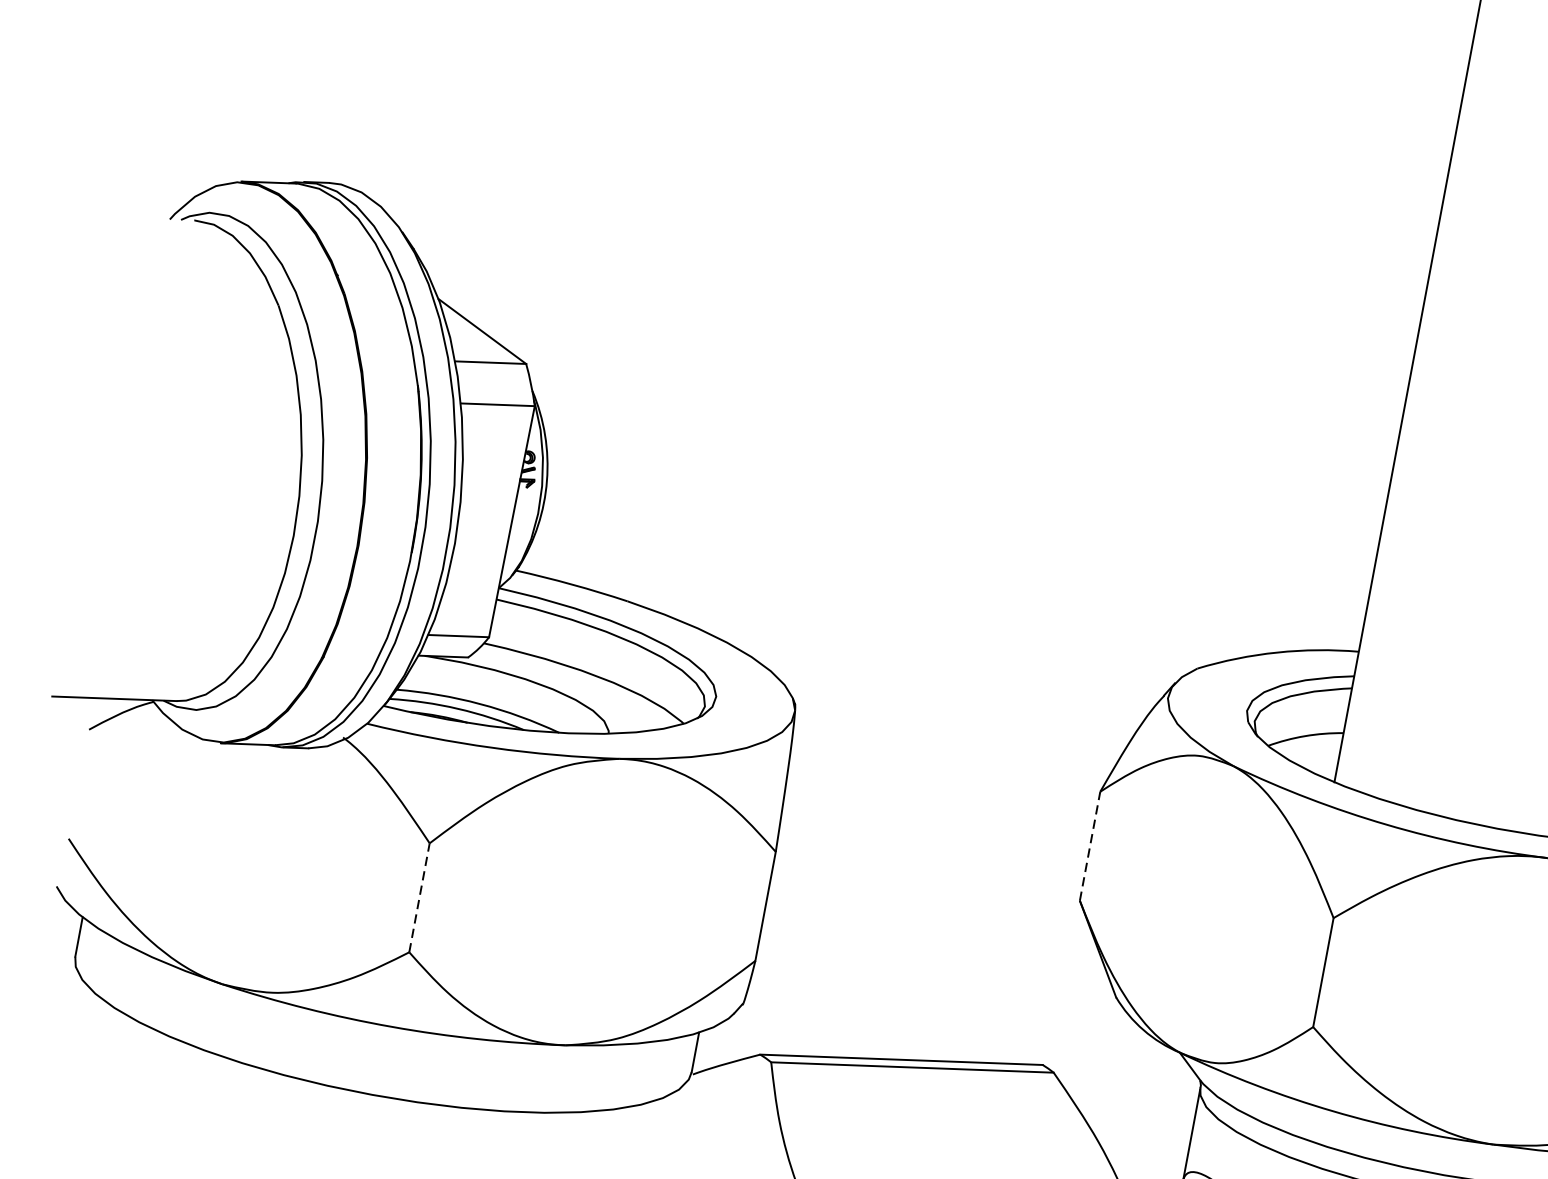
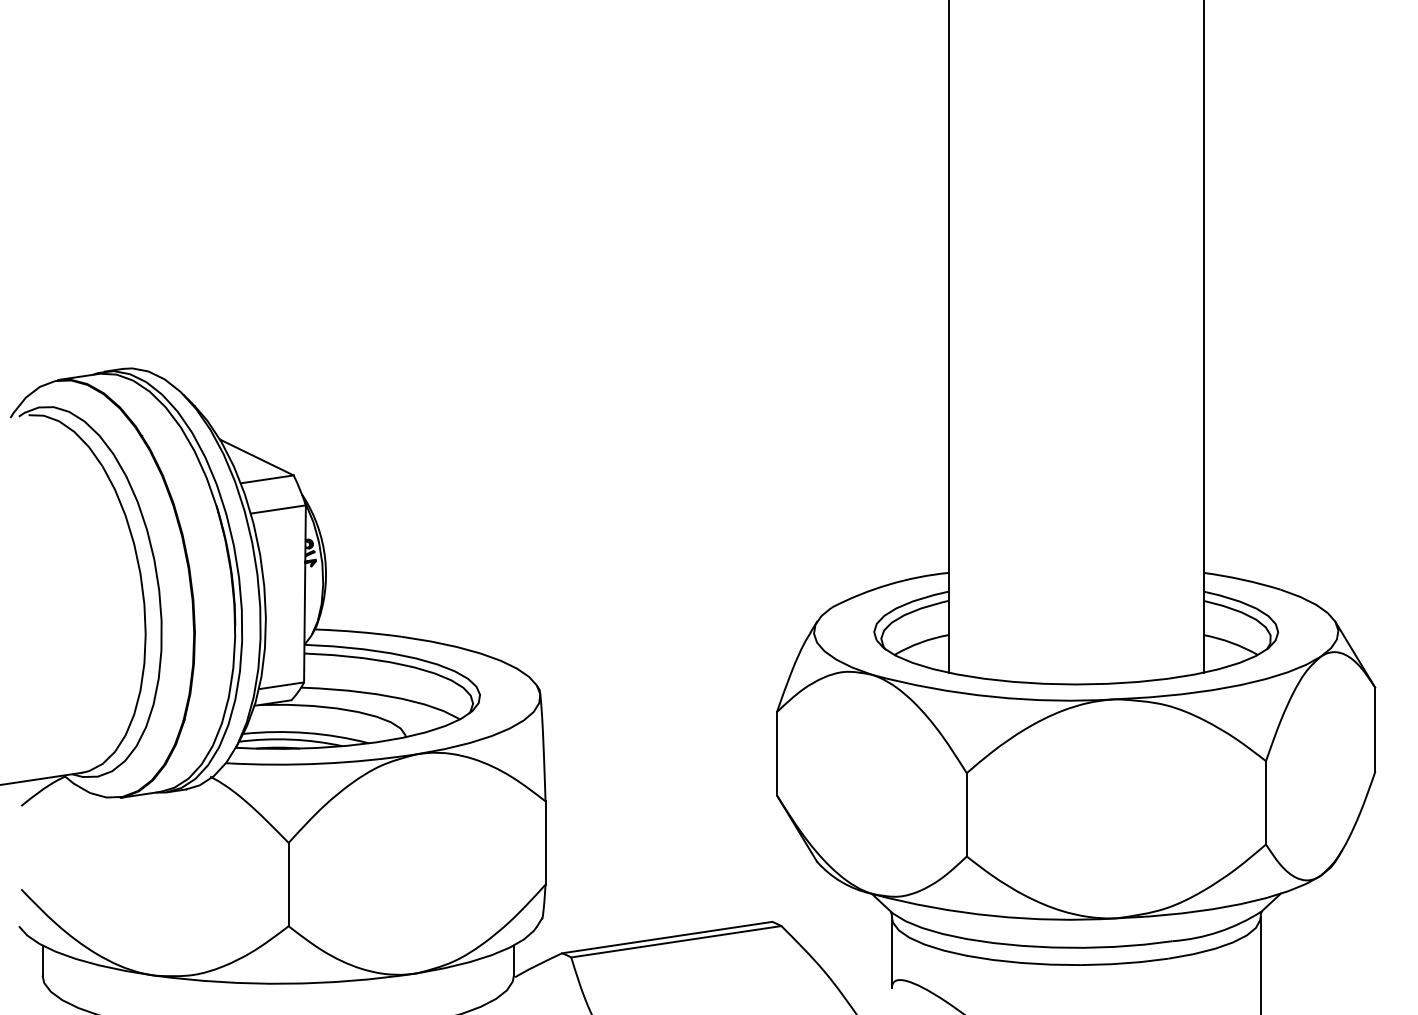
line: (1089, 845) -> (776, 753), dashed -> solid
line: (419, 897) -> (288, 884), dashed -> solid

